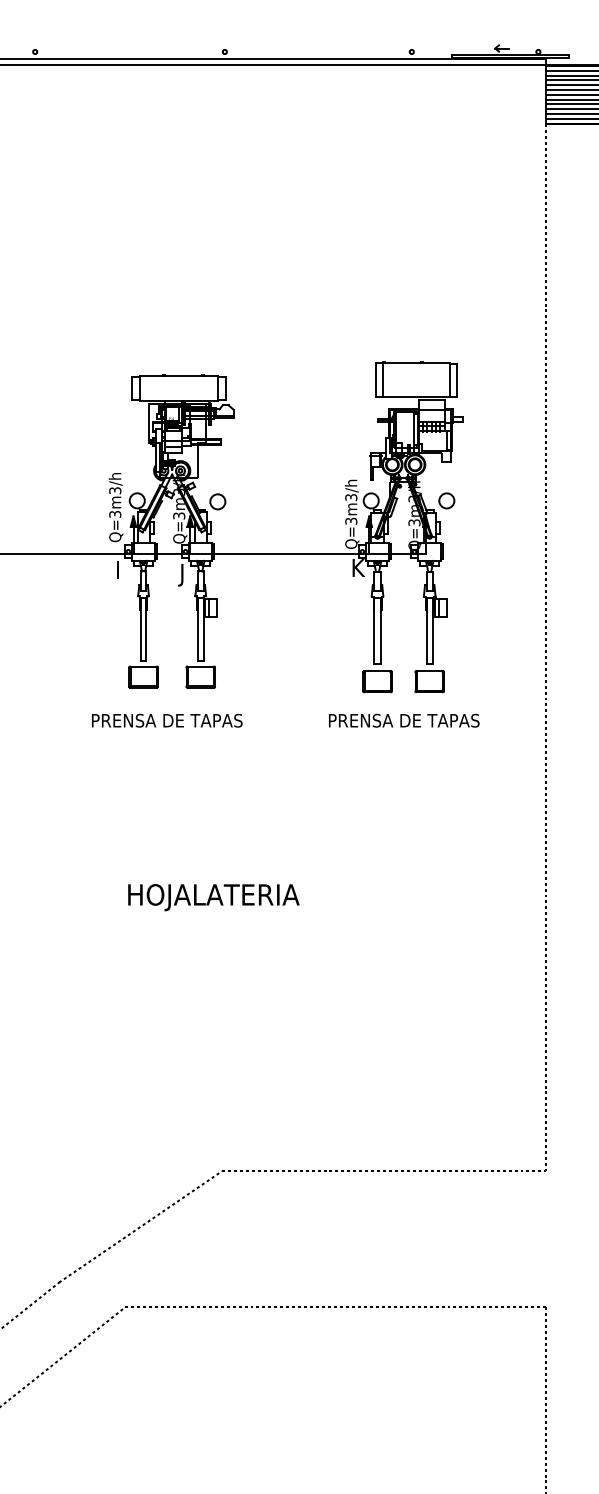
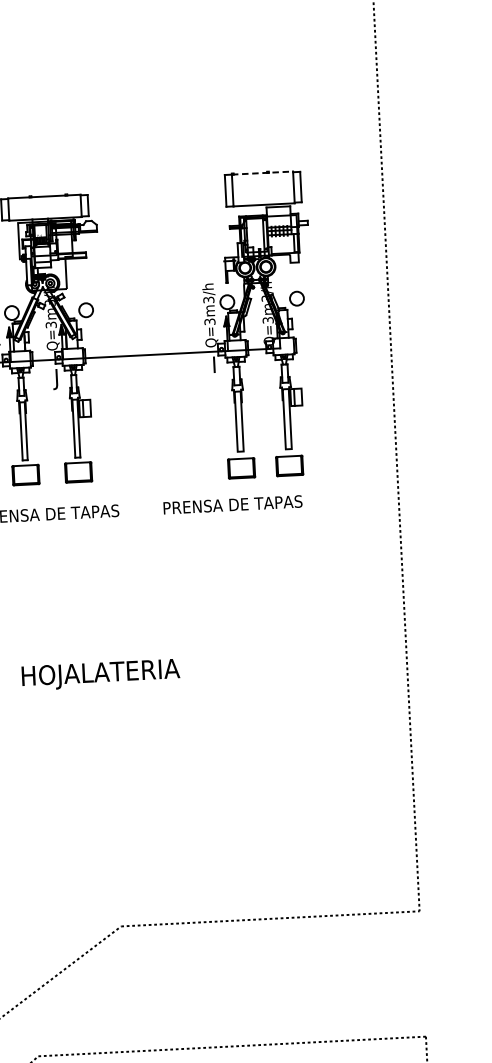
line: (416, 362) -> (262, 172), solid -> dashed
text: (358, 567) -> (218, 364), K -> I
text: (404, 720) -> (233, 504), moved

